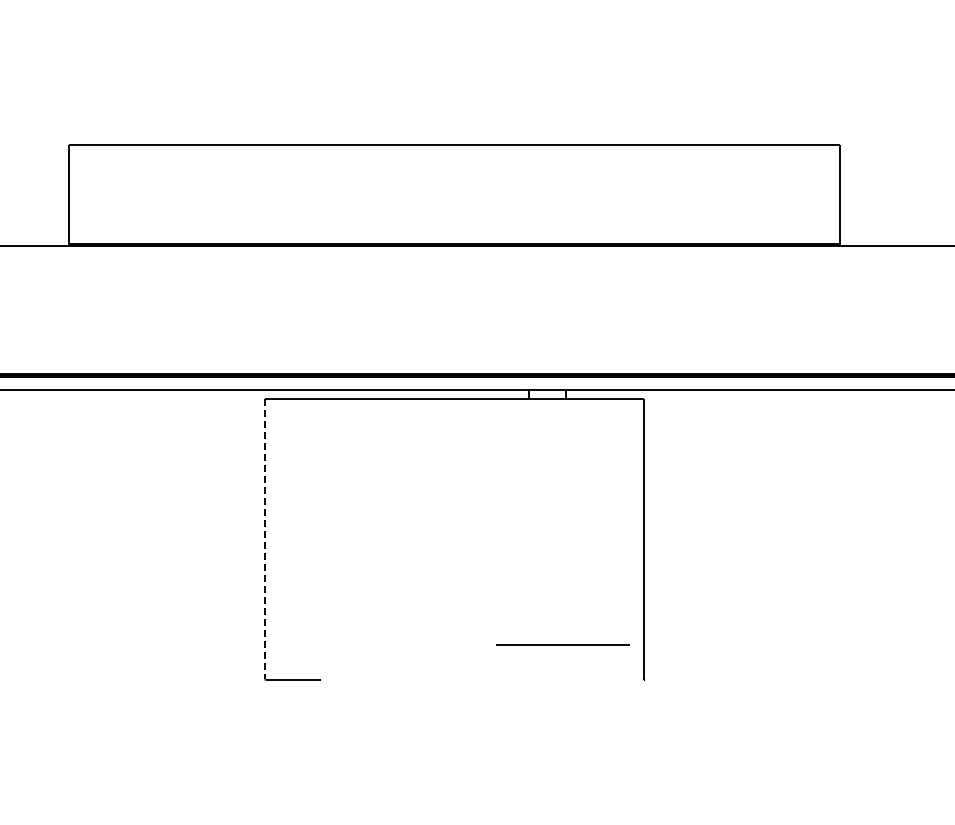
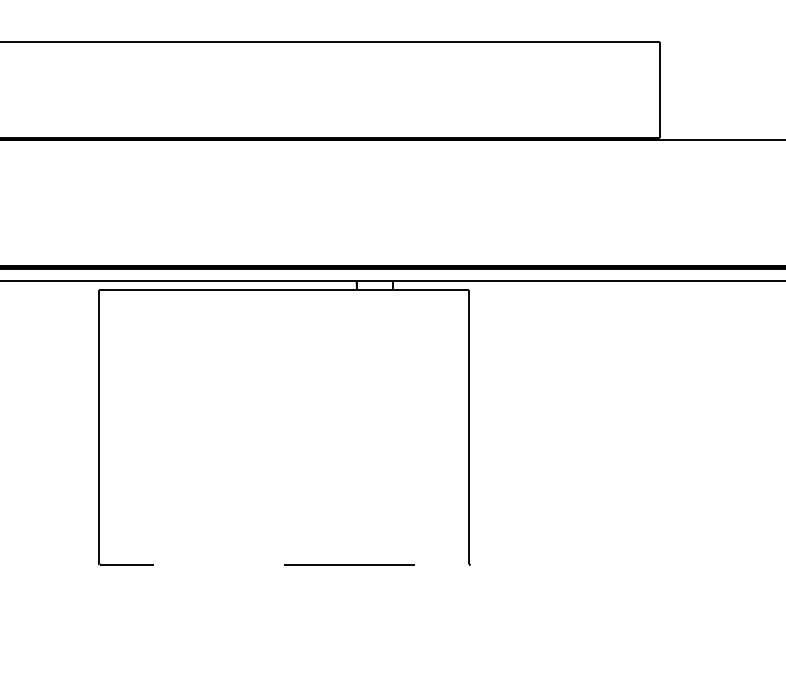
line: (265, 539) -> (99, 427), dashed -> solid
line: (562, 644) -> (349, 564), moved

